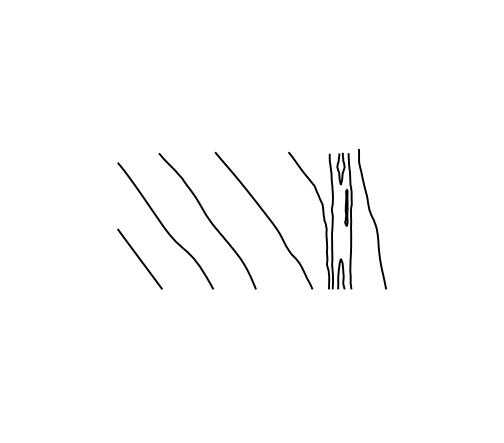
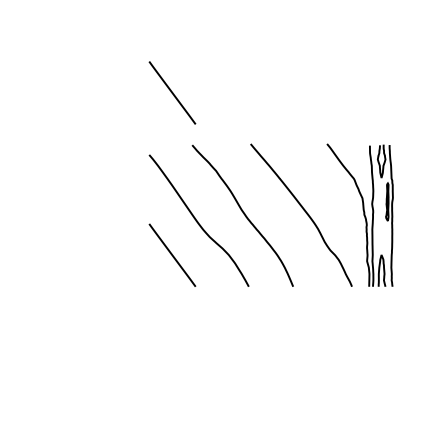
line: (139, 102) -> (171, 92), added
curve: (372, 219) -> (414, 214), removed

